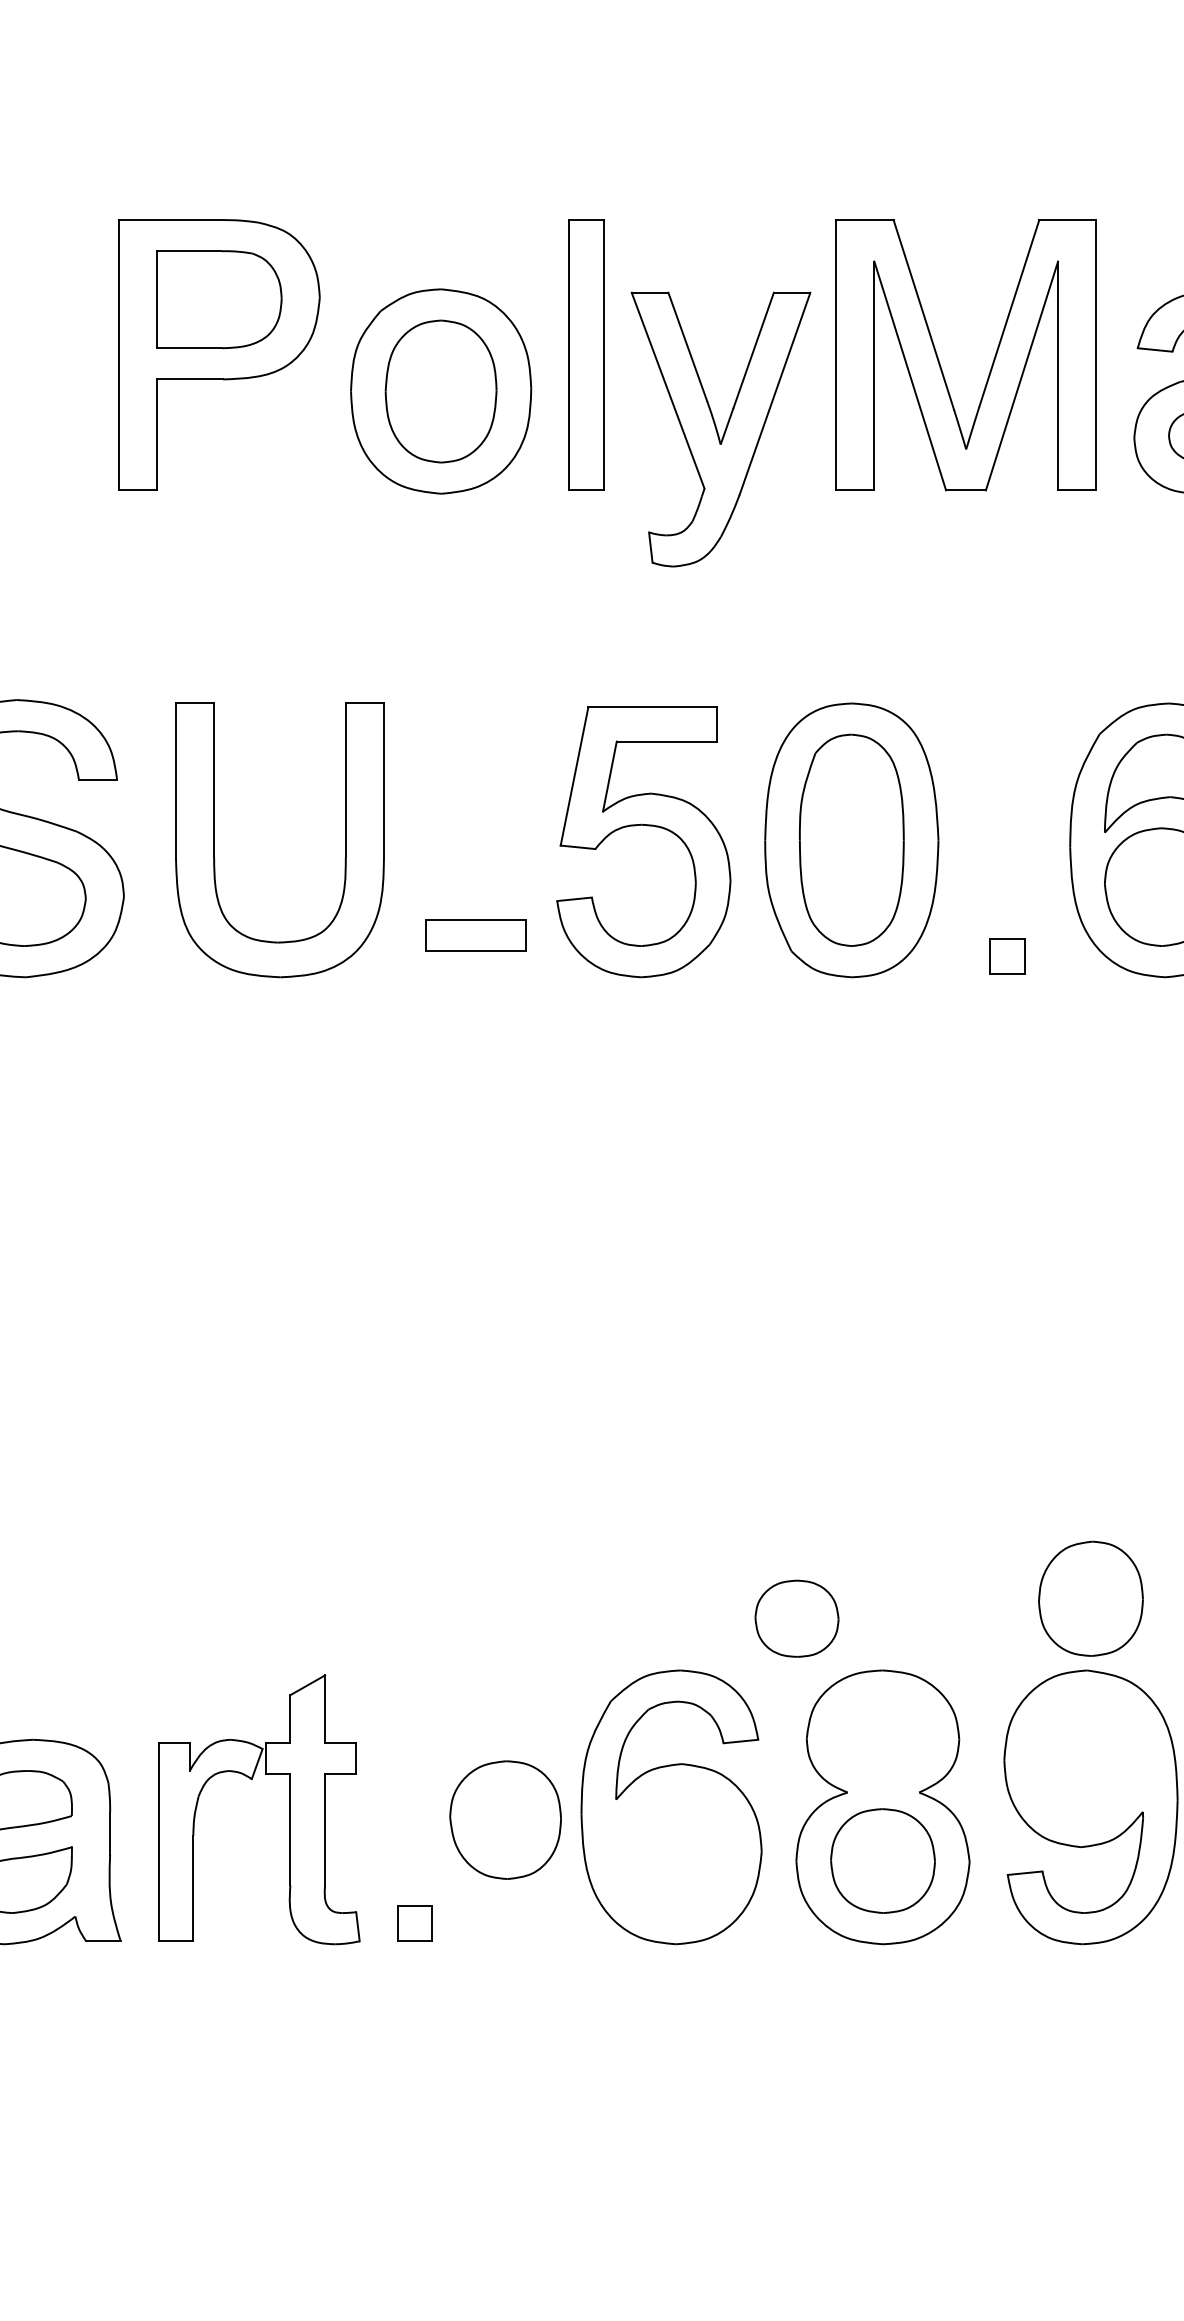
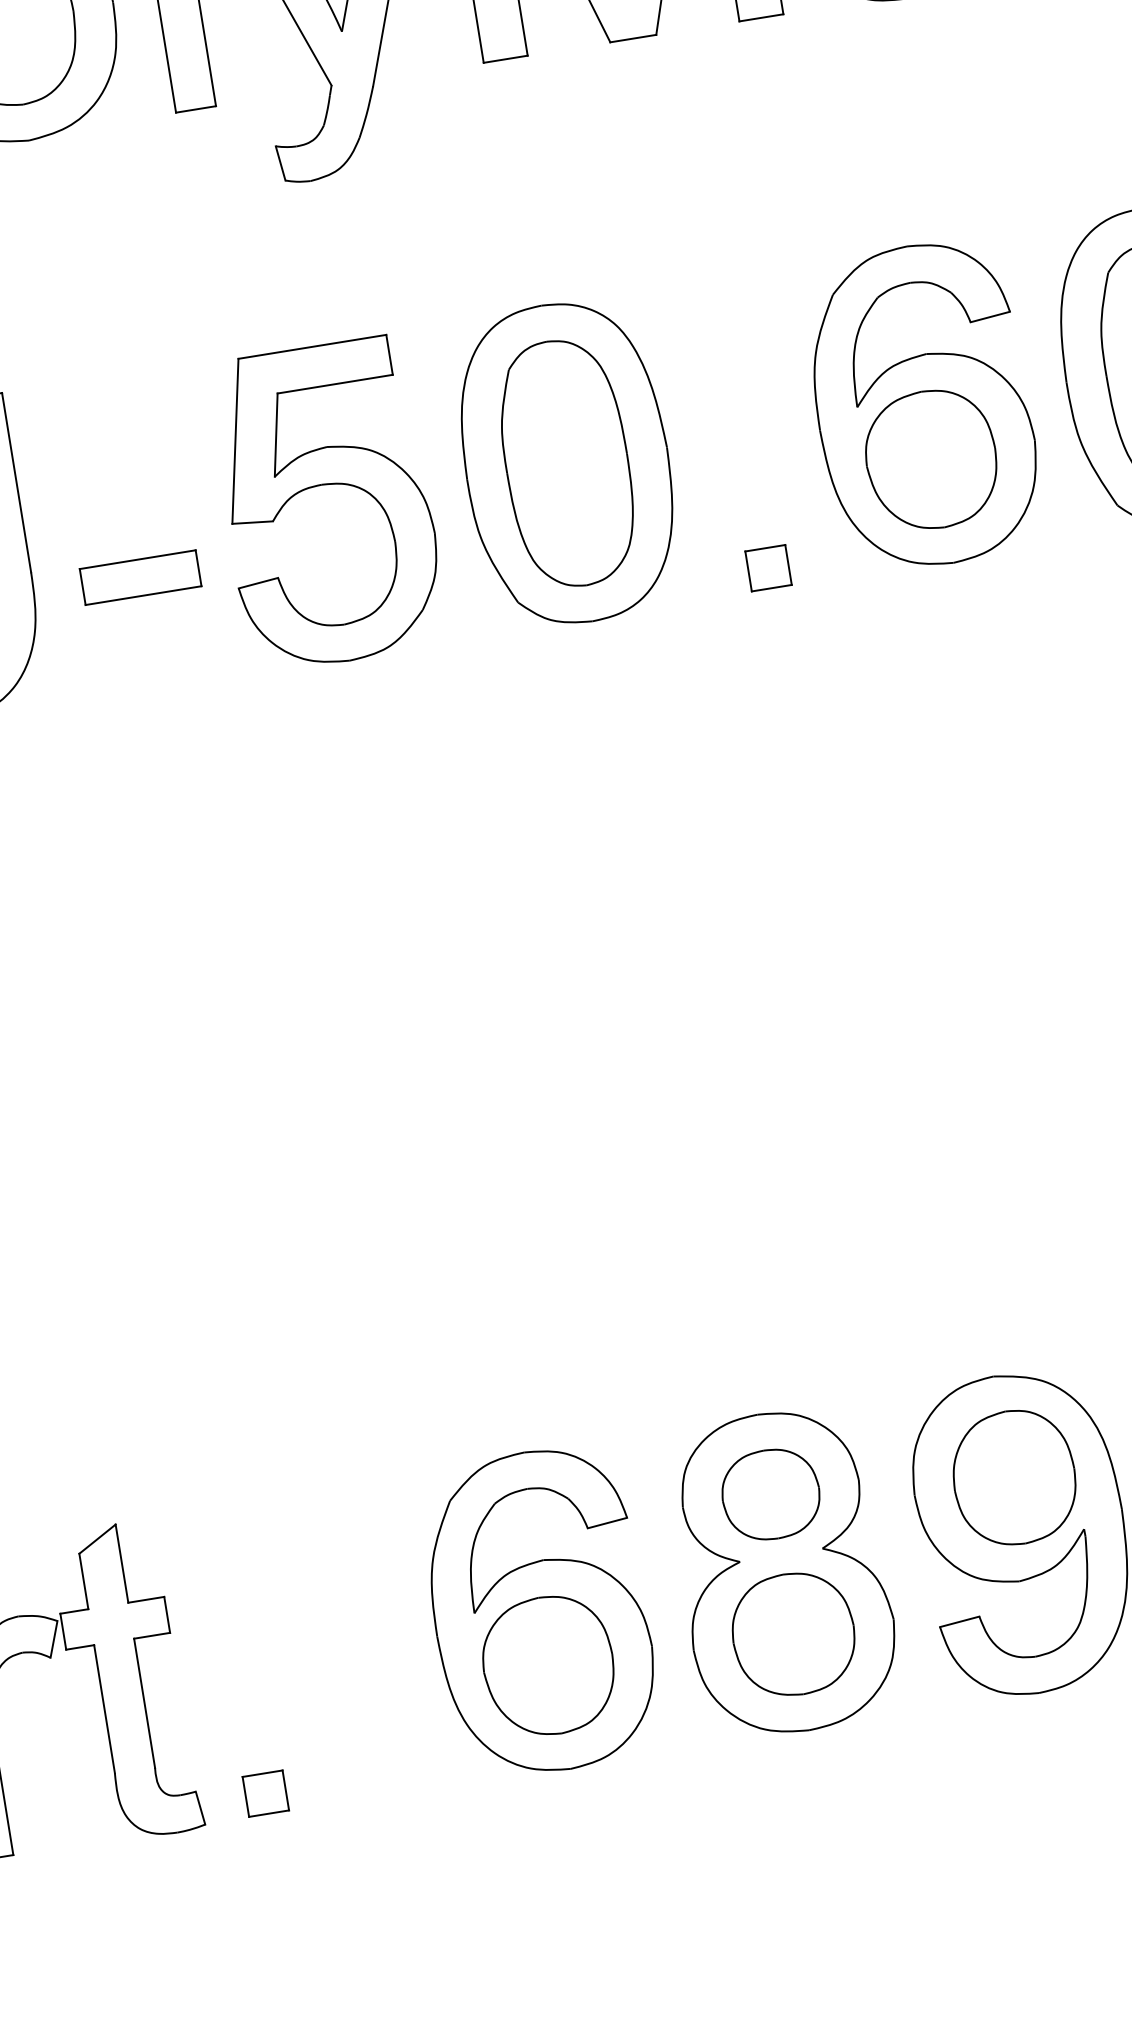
part: (475, 935) -> (140, 577), moved
part: (1090, 1598) -> (1013, 1477), moved
part: (796, 1618) -> (770, 1494), moved
part: (505, 1819) -> (548, 1665), moved

